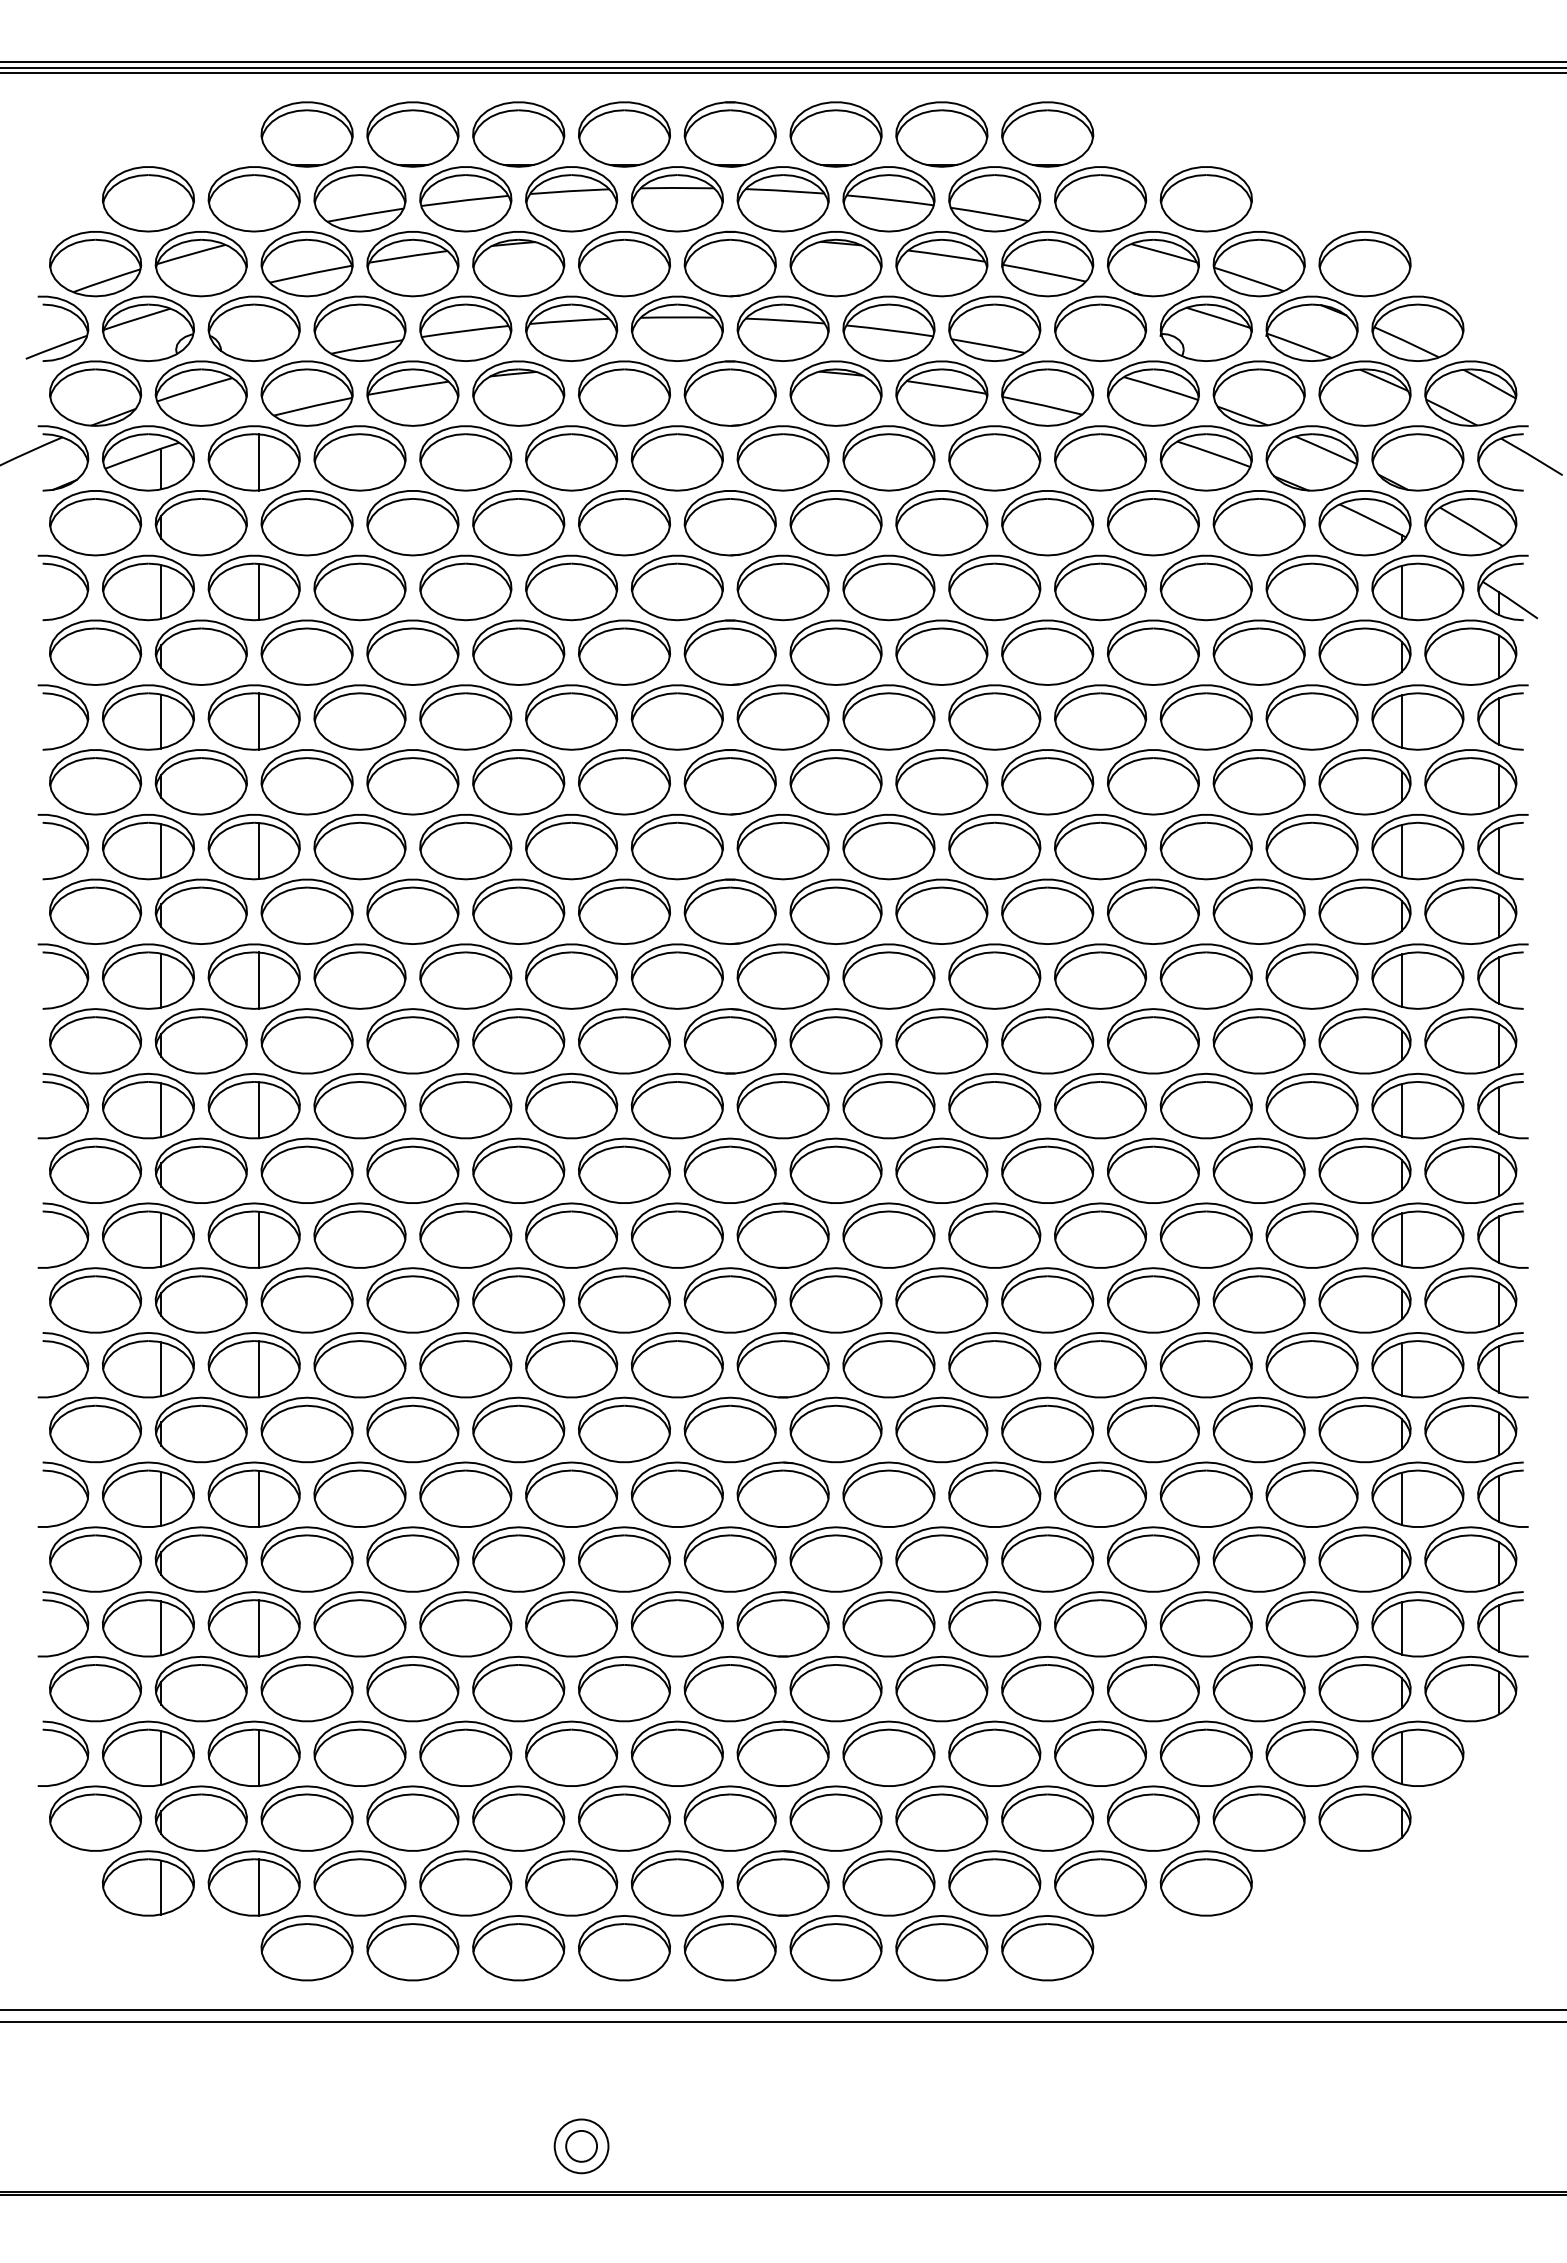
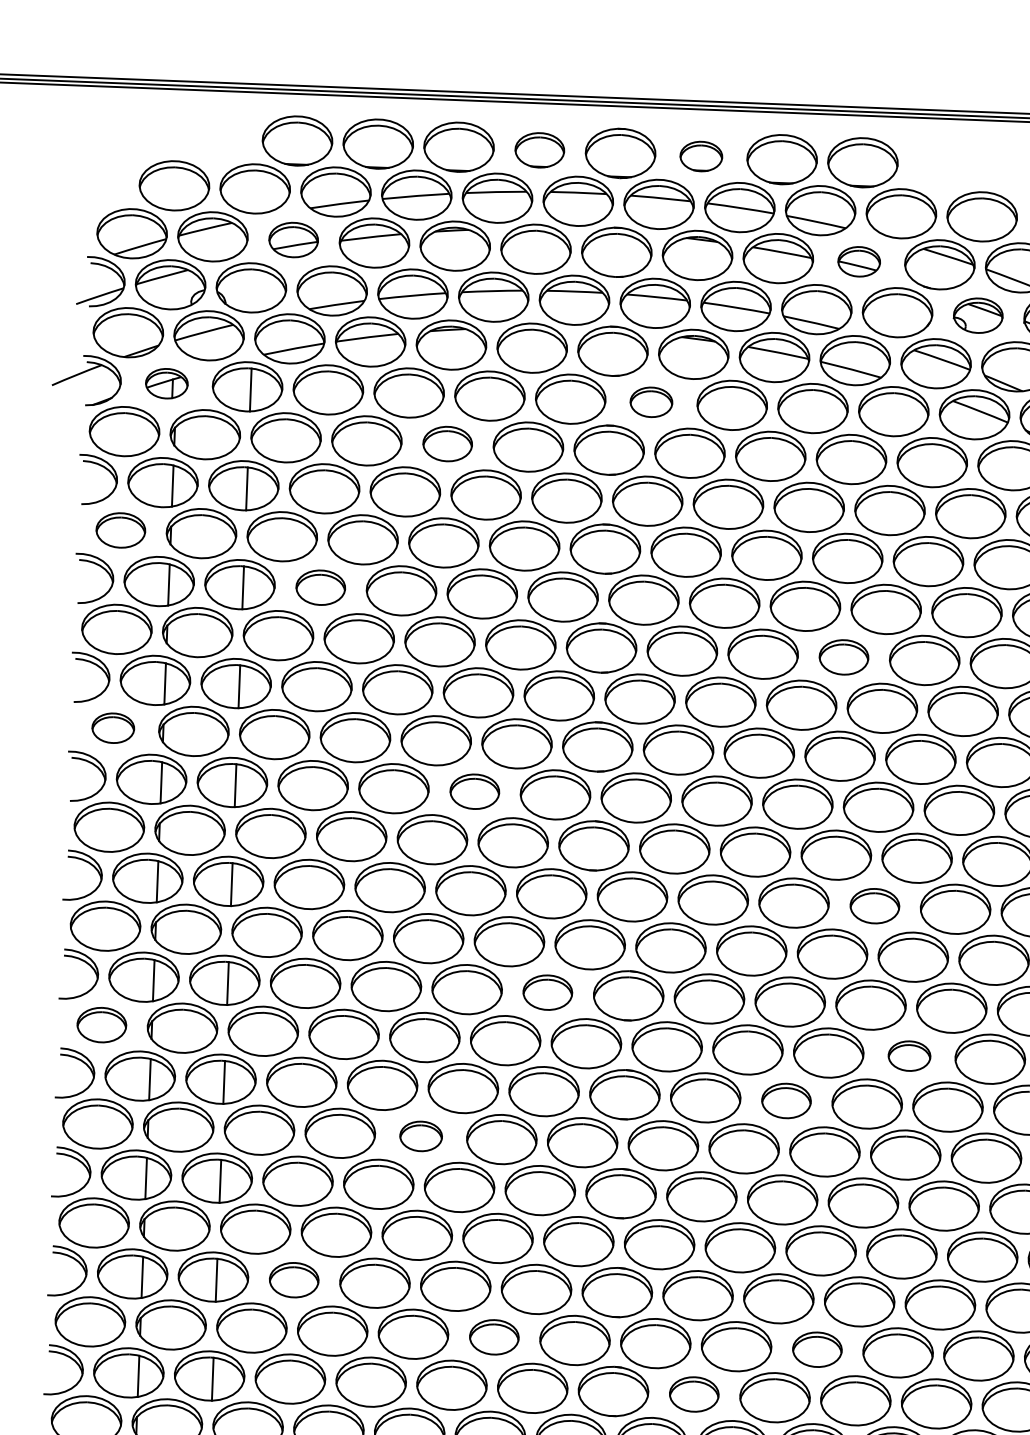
part: (624, 134) -> (539, 150), size x0.7
part: (835, 134) -> (700, 156), size x0.6
part: (306, 264) -> (293, 240), size x0.7
part: (1047, 264) -> (859, 262), size x0.6
part: (1205, 328) -> (977, 315), size x0.7
part: (148, 458) -> (166, 383), size x0.6
part: (782, 458) -> (650, 402), size x0.6
part: (518, 523) -> (447, 444), size x0.7
part: (95, 652) -> (120, 530), size x0.7
part: (359, 717) -> (320, 587), size x0.7
part: (1047, 782) -> (843, 657), size x0.7
part: (95, 911) -> (113, 728), size x0.6
part: (571, 976) -> (474, 791), size x0.7
part: (1100, 1105) -> (874, 905), size x0.7
part: (676, 1235) -> (547, 992), size x0.7
part: (95, 1300) -> (101, 1025), size x0.7
part: (1153, 1300) -> (909, 1056), size x0.6
part: (994, 1365) -> (786, 1101), size x0.7
part: (518, 1429) -> (420, 1136), size x0.6
part: (359, 1624) -> (293, 1280), size x0.7
part: (624, 1688) -> (494, 1336), size x0.7
part: (1047, 1688) -> (817, 1349), size x0.7
part: (888, 1753) -> (693, 1394), size x0.7

